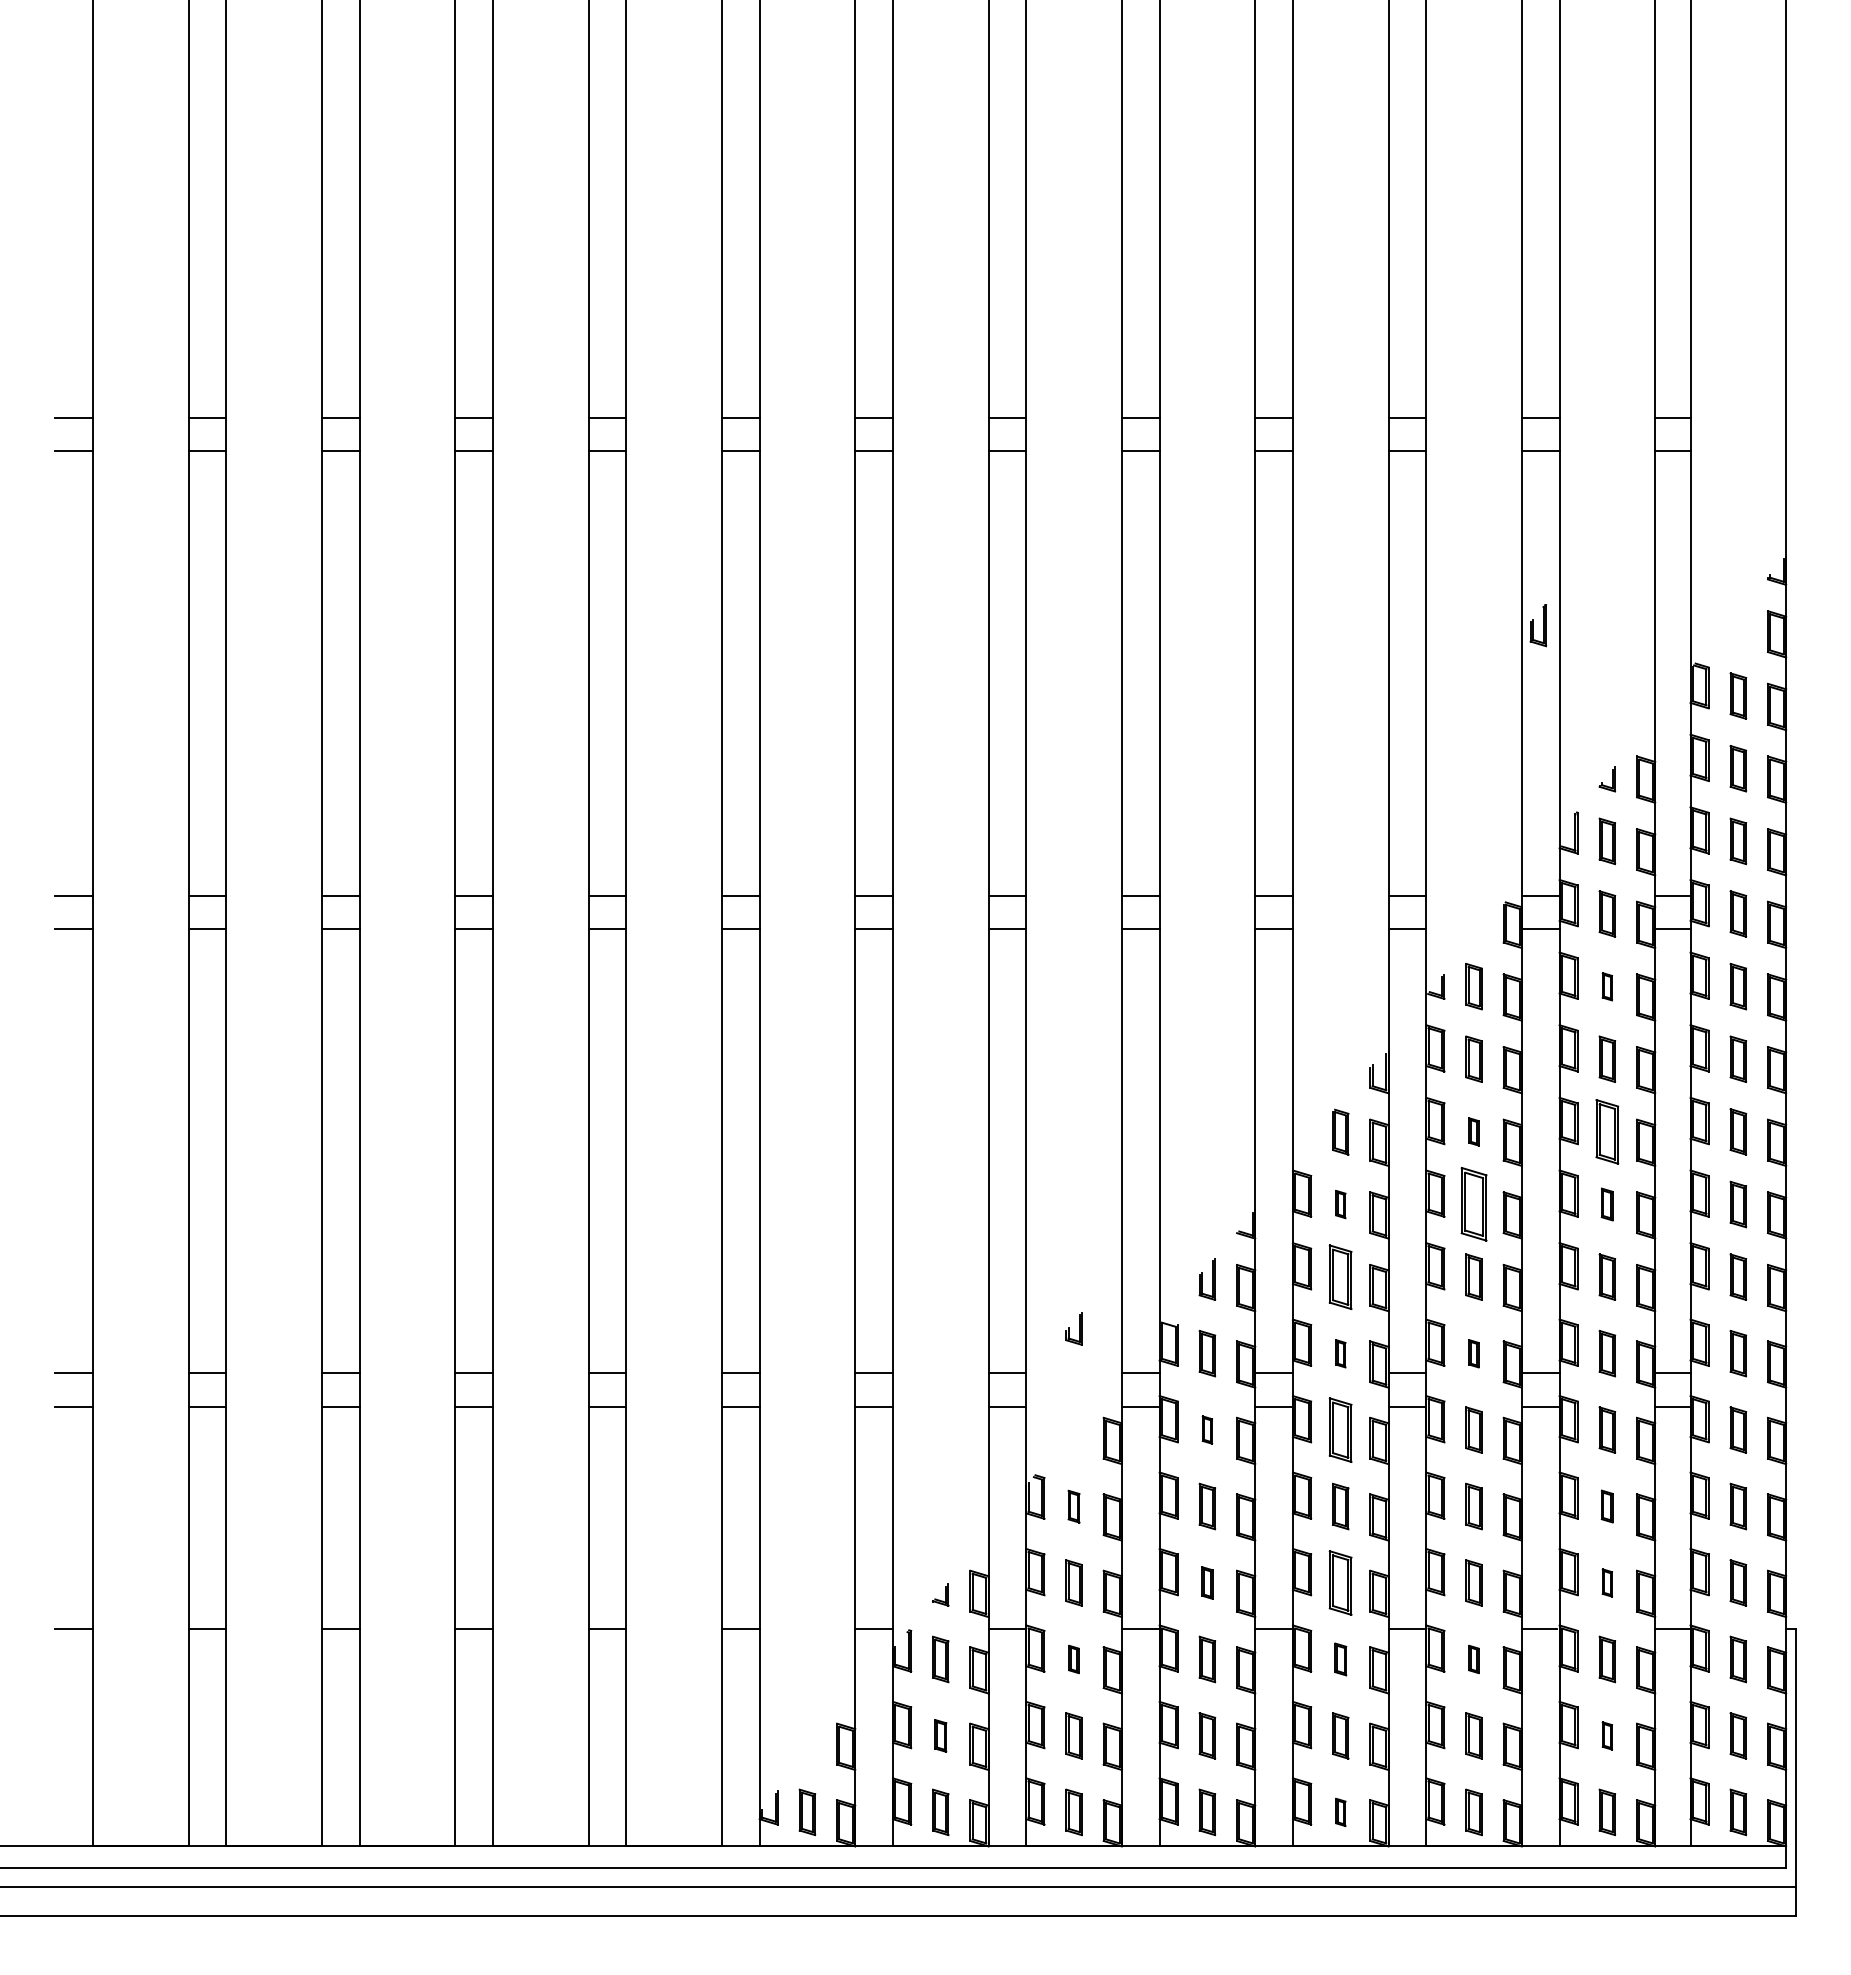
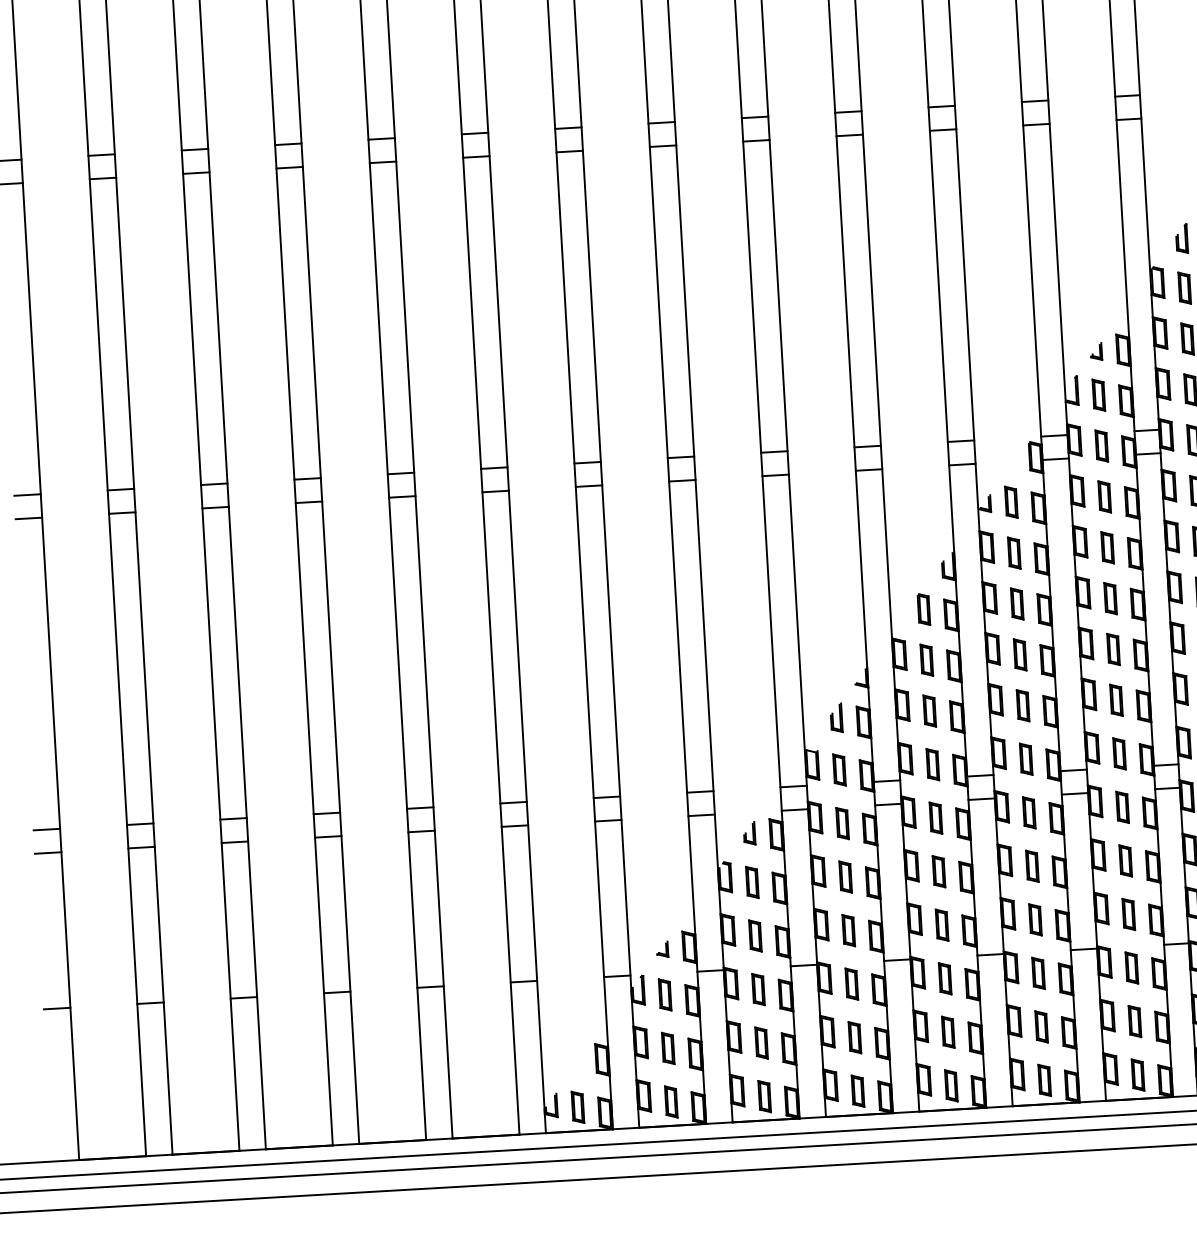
part: (1537, 625) -> (1181, 238), moved
part: (1607, 986) -> (1104, 496), size x1.67
part: (1473, 1131) -> (1016, 603), size x1.67
part: (1607, 1131) -> (1110, 598), size x0.71
part: (1340, 1204) -> (926, 660), size x1.67
part: (1473, 1204) -> (1019, 654), size x0.62
part: (1606, 1204) -> (1112, 649), size x1.43
part: (1340, 1276) -> (929, 710), size x0.71
part: (1073, 1328) -> (749, 833), moved
part: (1340, 1353) -> (932, 764), size x1.67
part: (1473, 1353) -> (1025, 759), size x1.67
part: (1207, 1429) -> (842, 823), size x1.67
part: (1340, 1429) -> (935, 817), size x0.71
part: (1073, 1506) -> (751, 882), size x1.43
part: (1606, 1506) -> (1125, 860), size x1.43
part: (1207, 1582) -> (848, 930), size x1.43
part: (1340, 1582) -> (941, 924), size x0.71
part: (1607, 1582) -> (1128, 914), size x1.67
part: (1073, 1659) -> (758, 989), size x1.67
part: (1340, 1659) -> (945, 978), size x1.43
part: (1473, 1659) -> (1038, 973), size x1.67
part: (940, 1735) -> (668, 1048), size x1.43
part: (1607, 1735) -> (1135, 1021), size x1.67
part: (1340, 1812) -> (951, 1085), size x1.67

